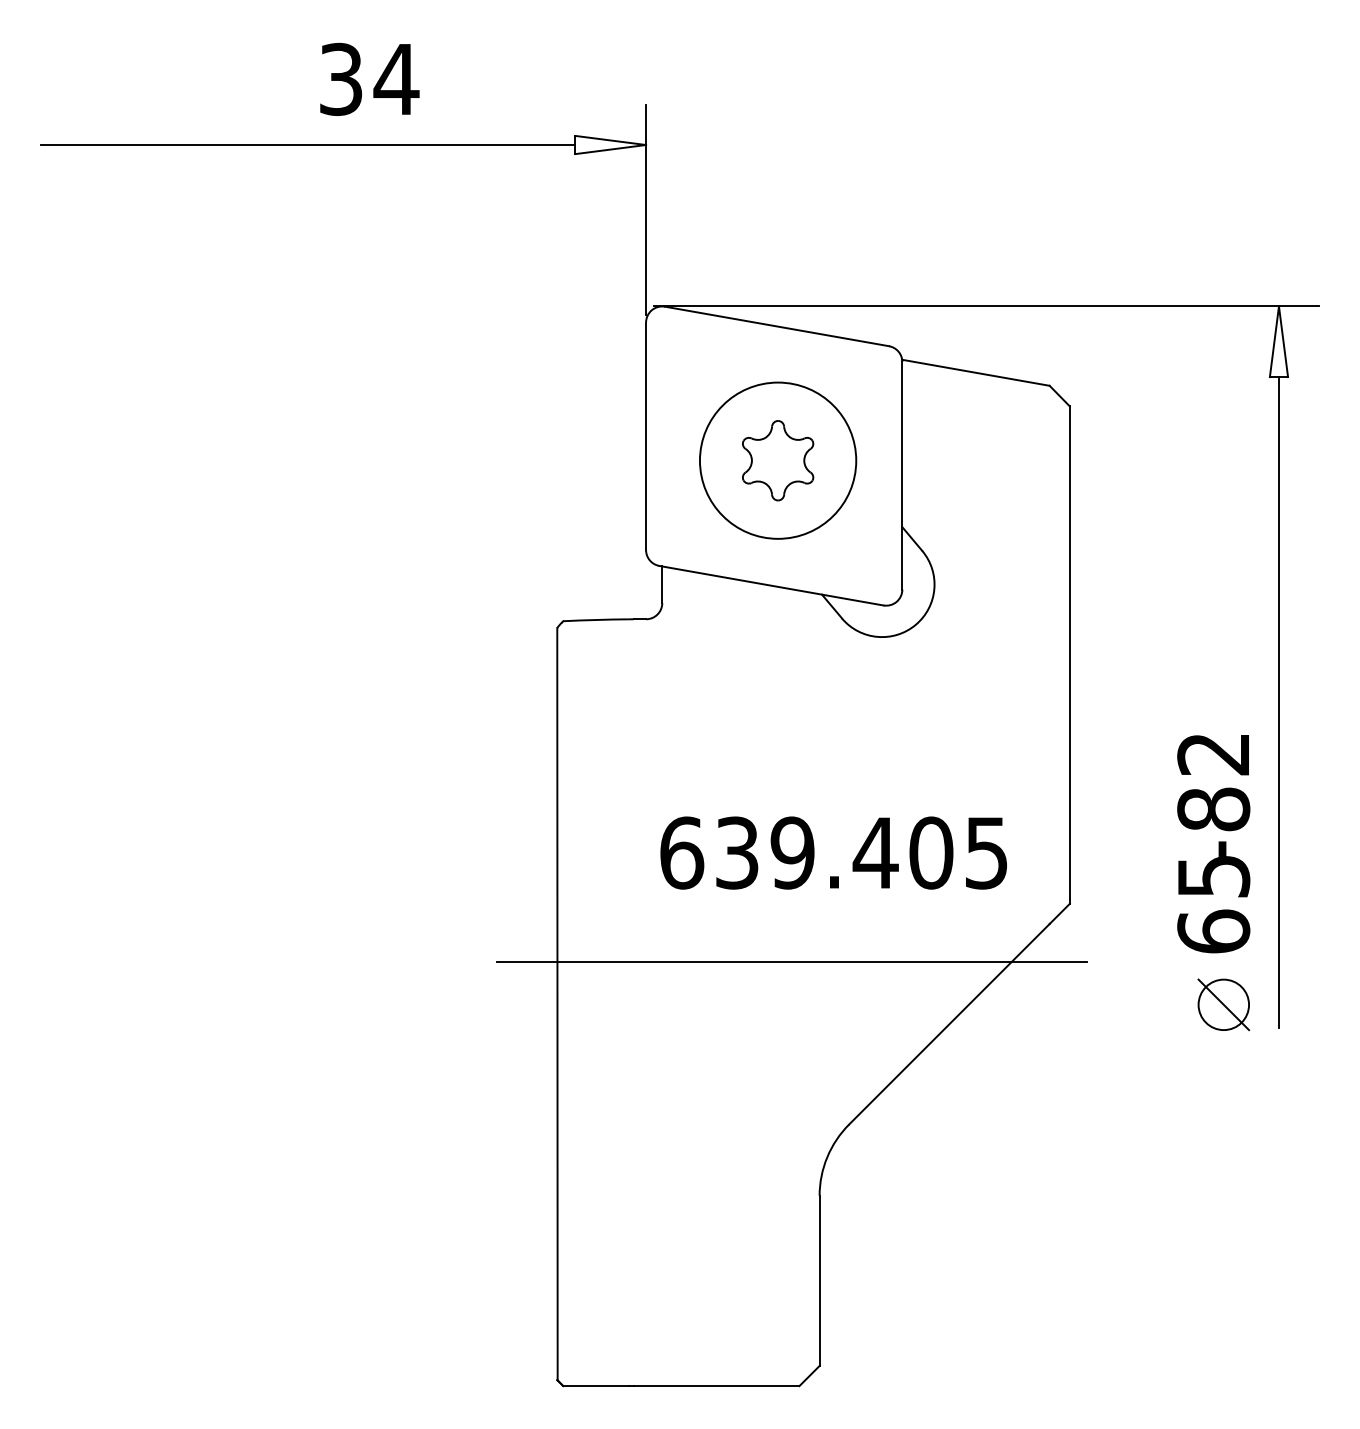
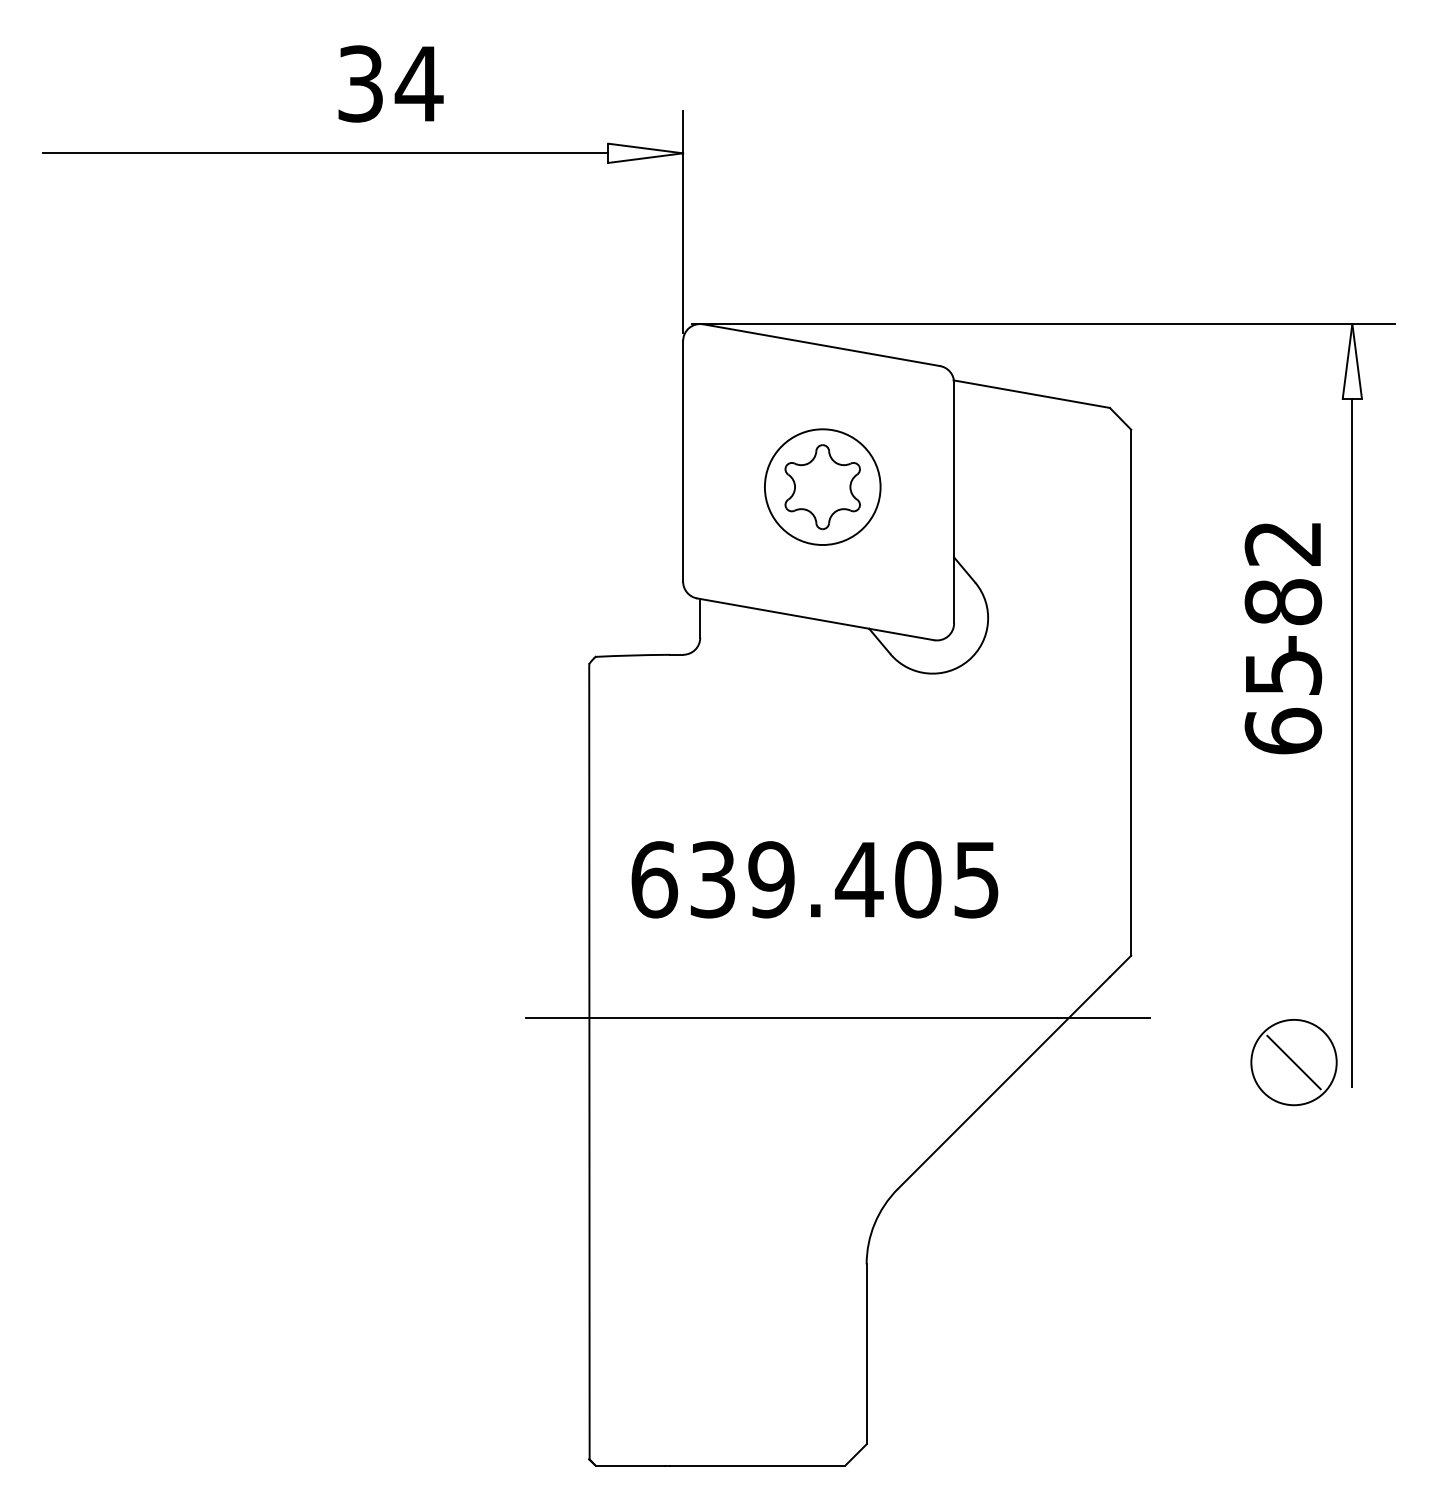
circle: (777, 460) -> (822, 486), size x0.7
text: (1213, 844) -> (1283, 639), moved
text: (833, 852) -> (814, 879), moved
circle: (1223, 1004) -> (1293, 1062), size x1.6

